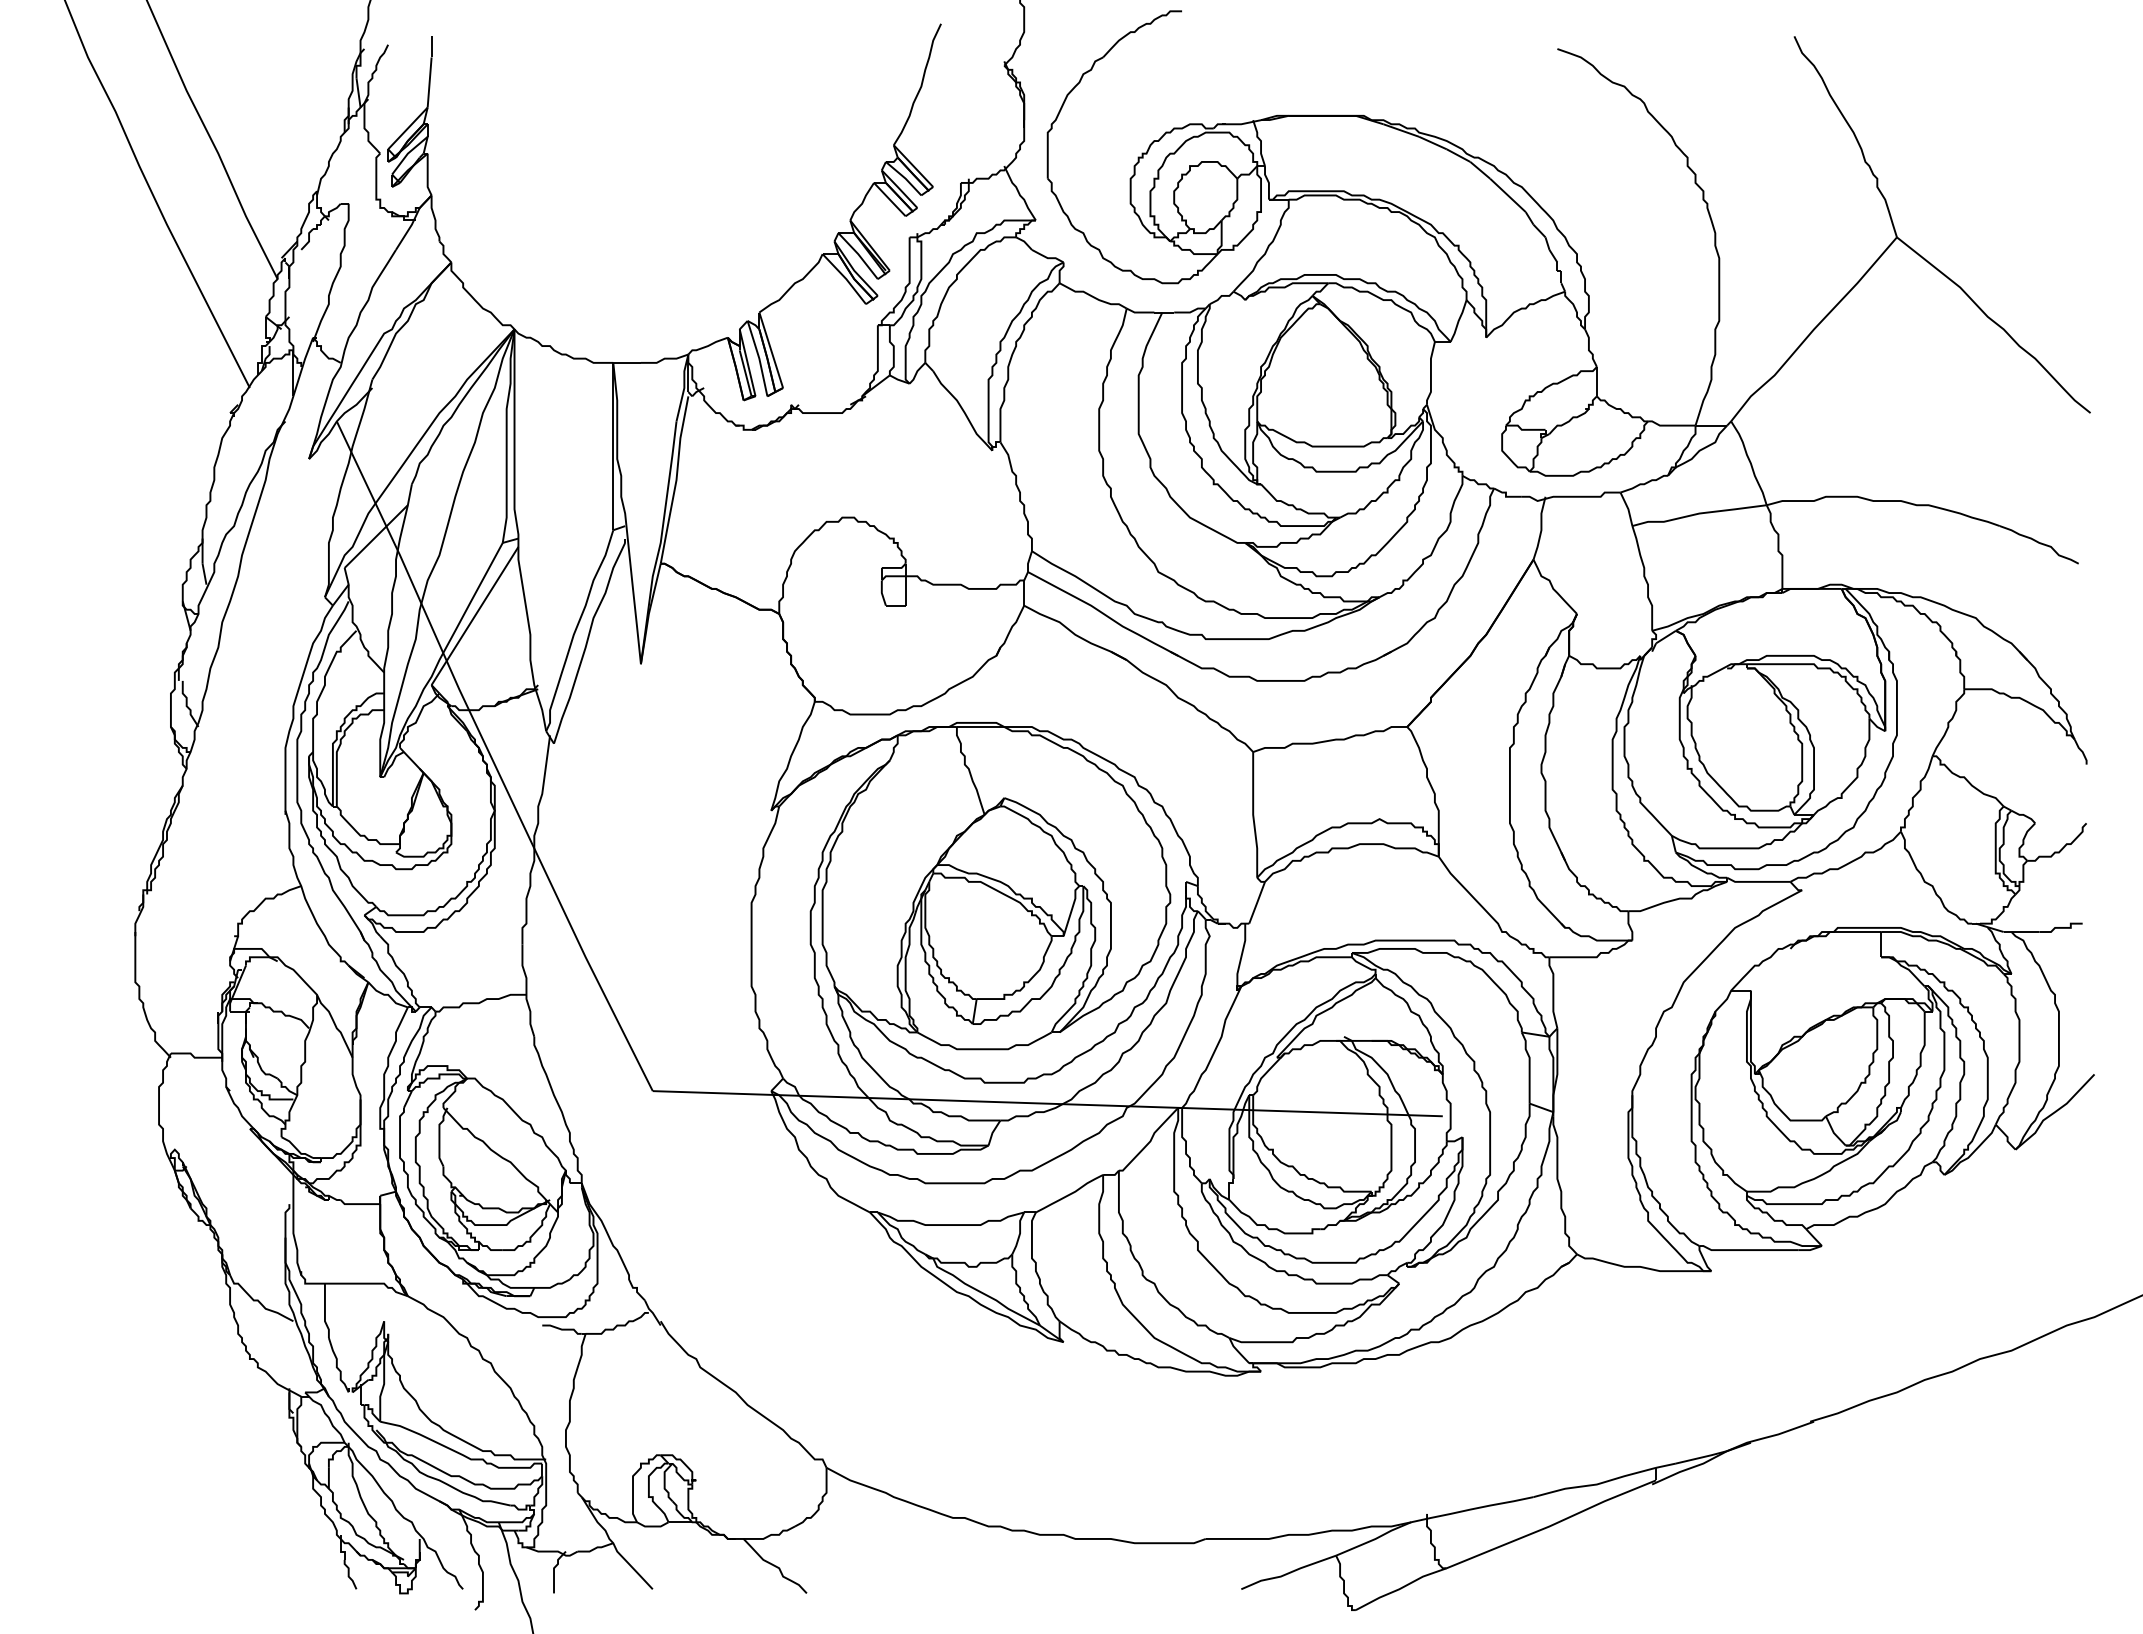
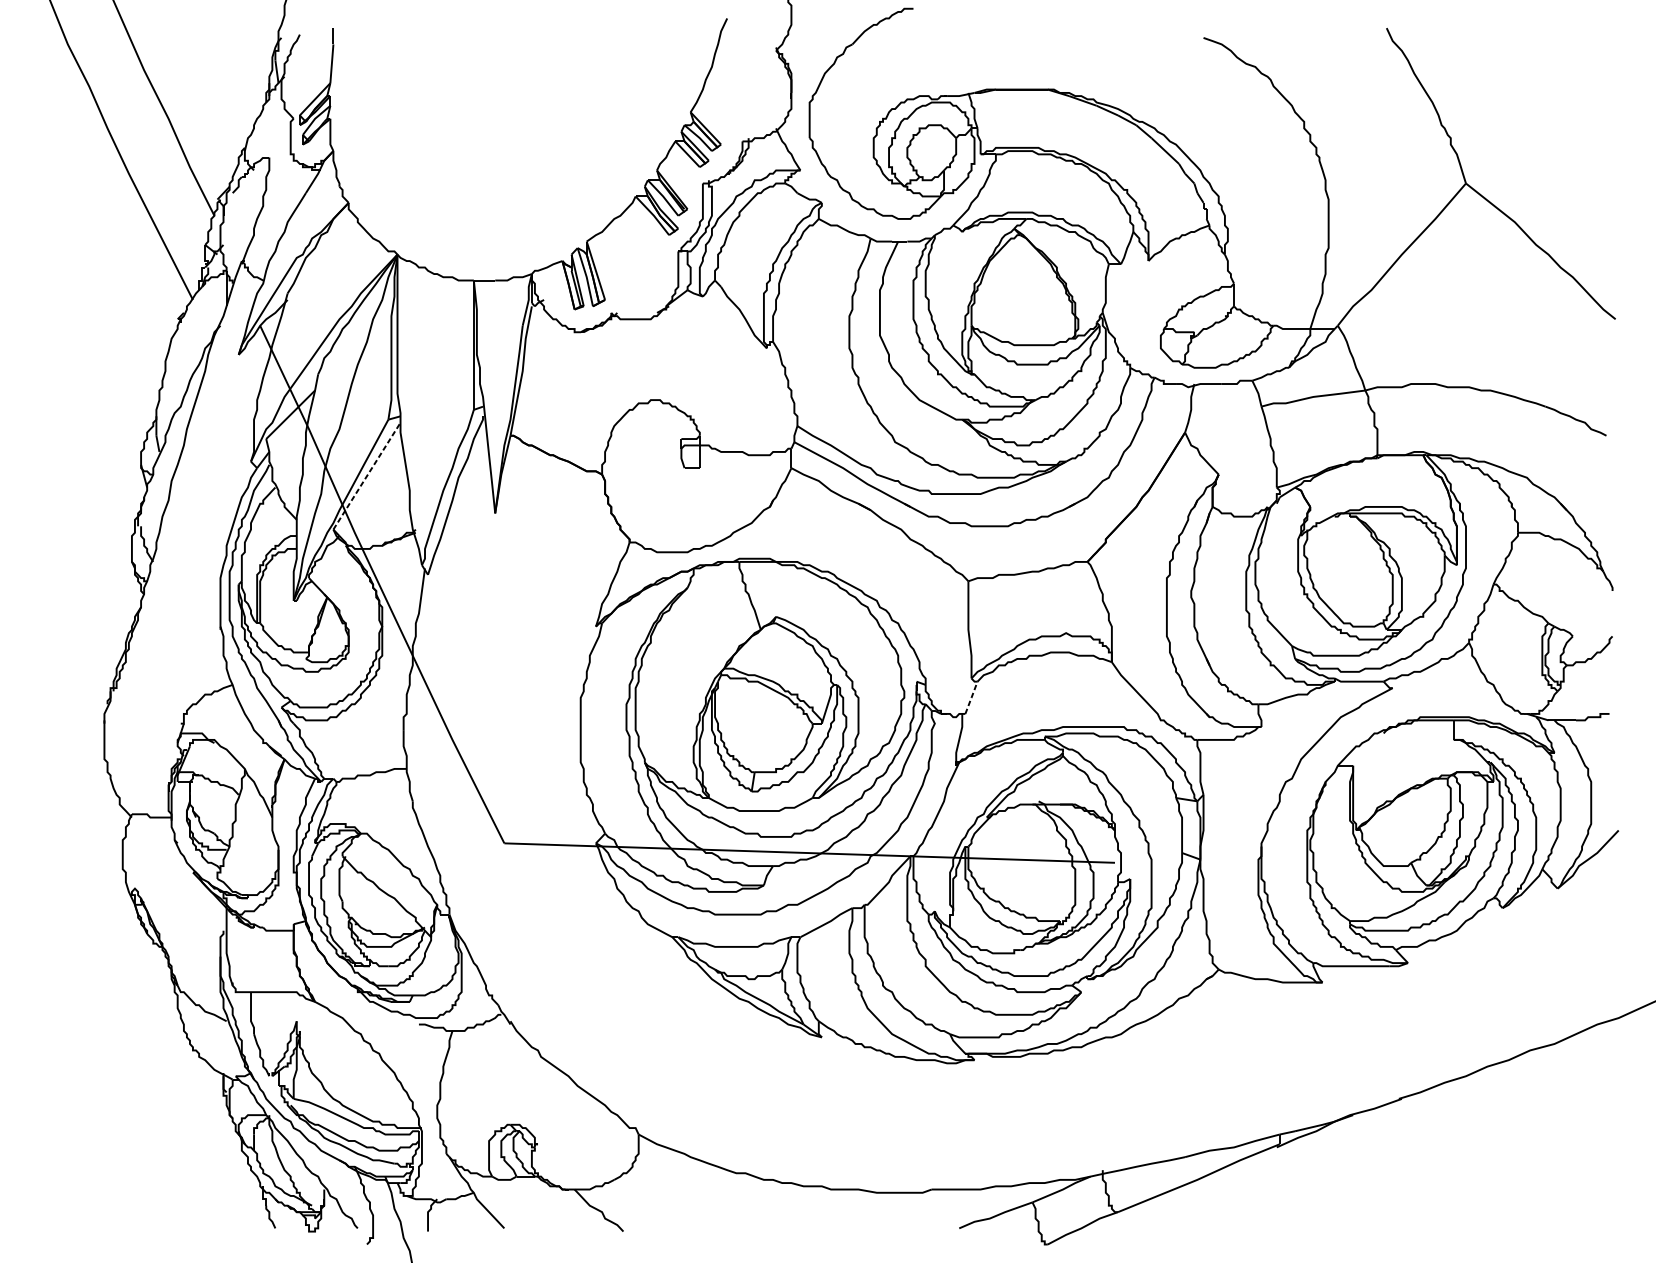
line: (475, 616) -> (367, 476), solid -> dashed
line: (1257, 902) -> (971, 697), solid -> dashed

